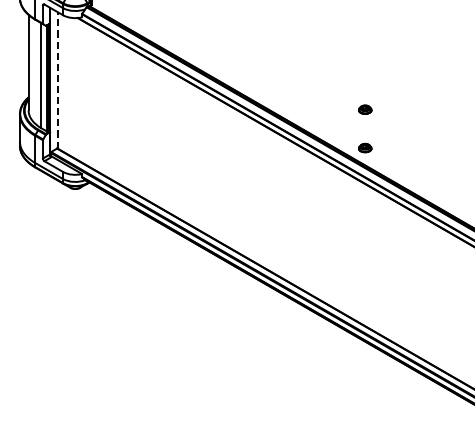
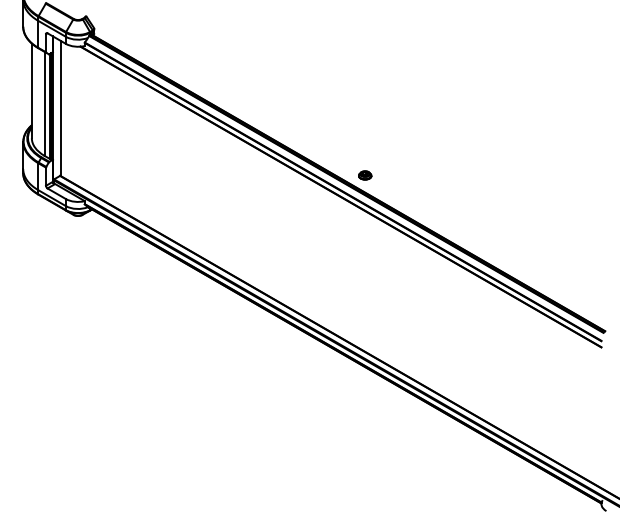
line: (57, 80) -> (60, 108), dashed -> solid
part: (365, 109) -> (365, 137), removed

